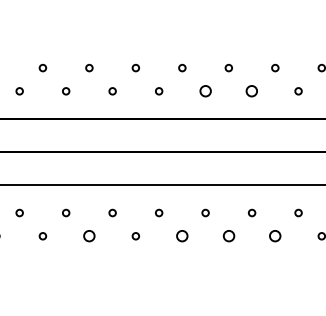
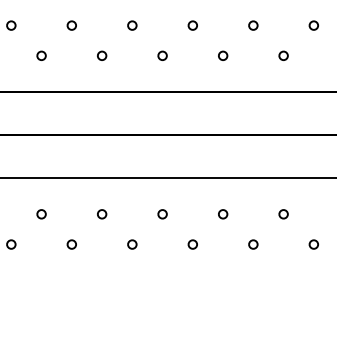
circle: (205, 91) -> (222, 56), size x0.62
circle: (252, 91) -> (284, 56), size x0.62
circle: (89, 236) -> (71, 244), size x0.62
circle: (182, 236) -> (193, 244), size x0.62
circle: (228, 236) -> (252, 244), size x0.62
circle: (275, 236) -> (314, 244), size x0.62

